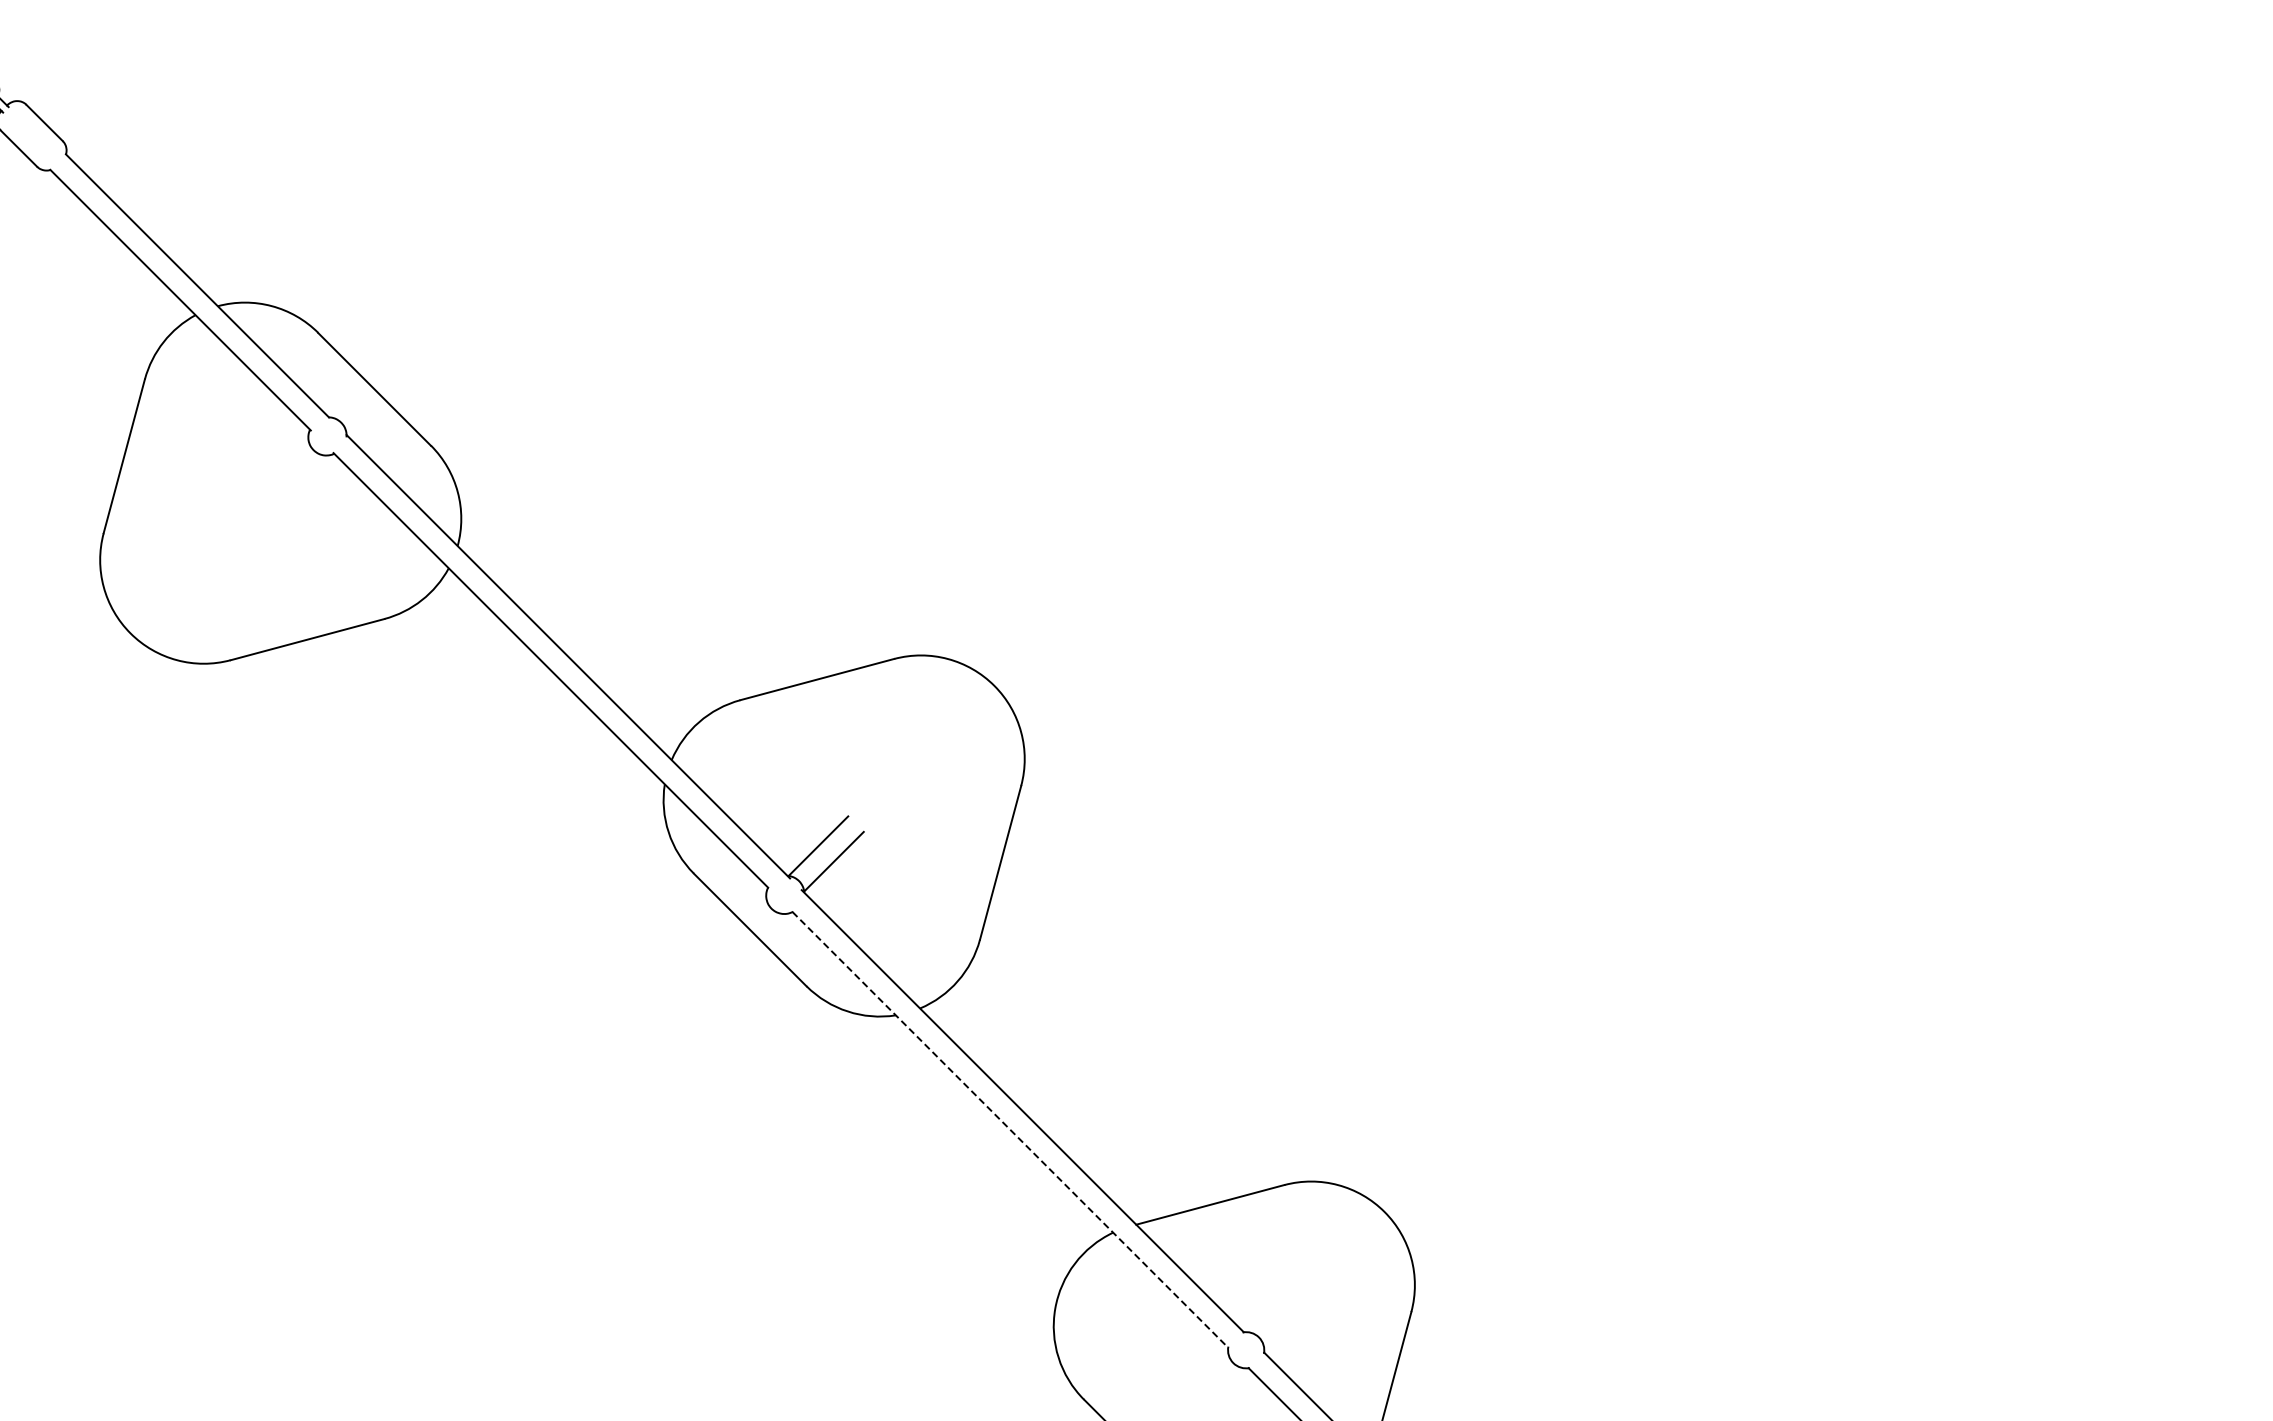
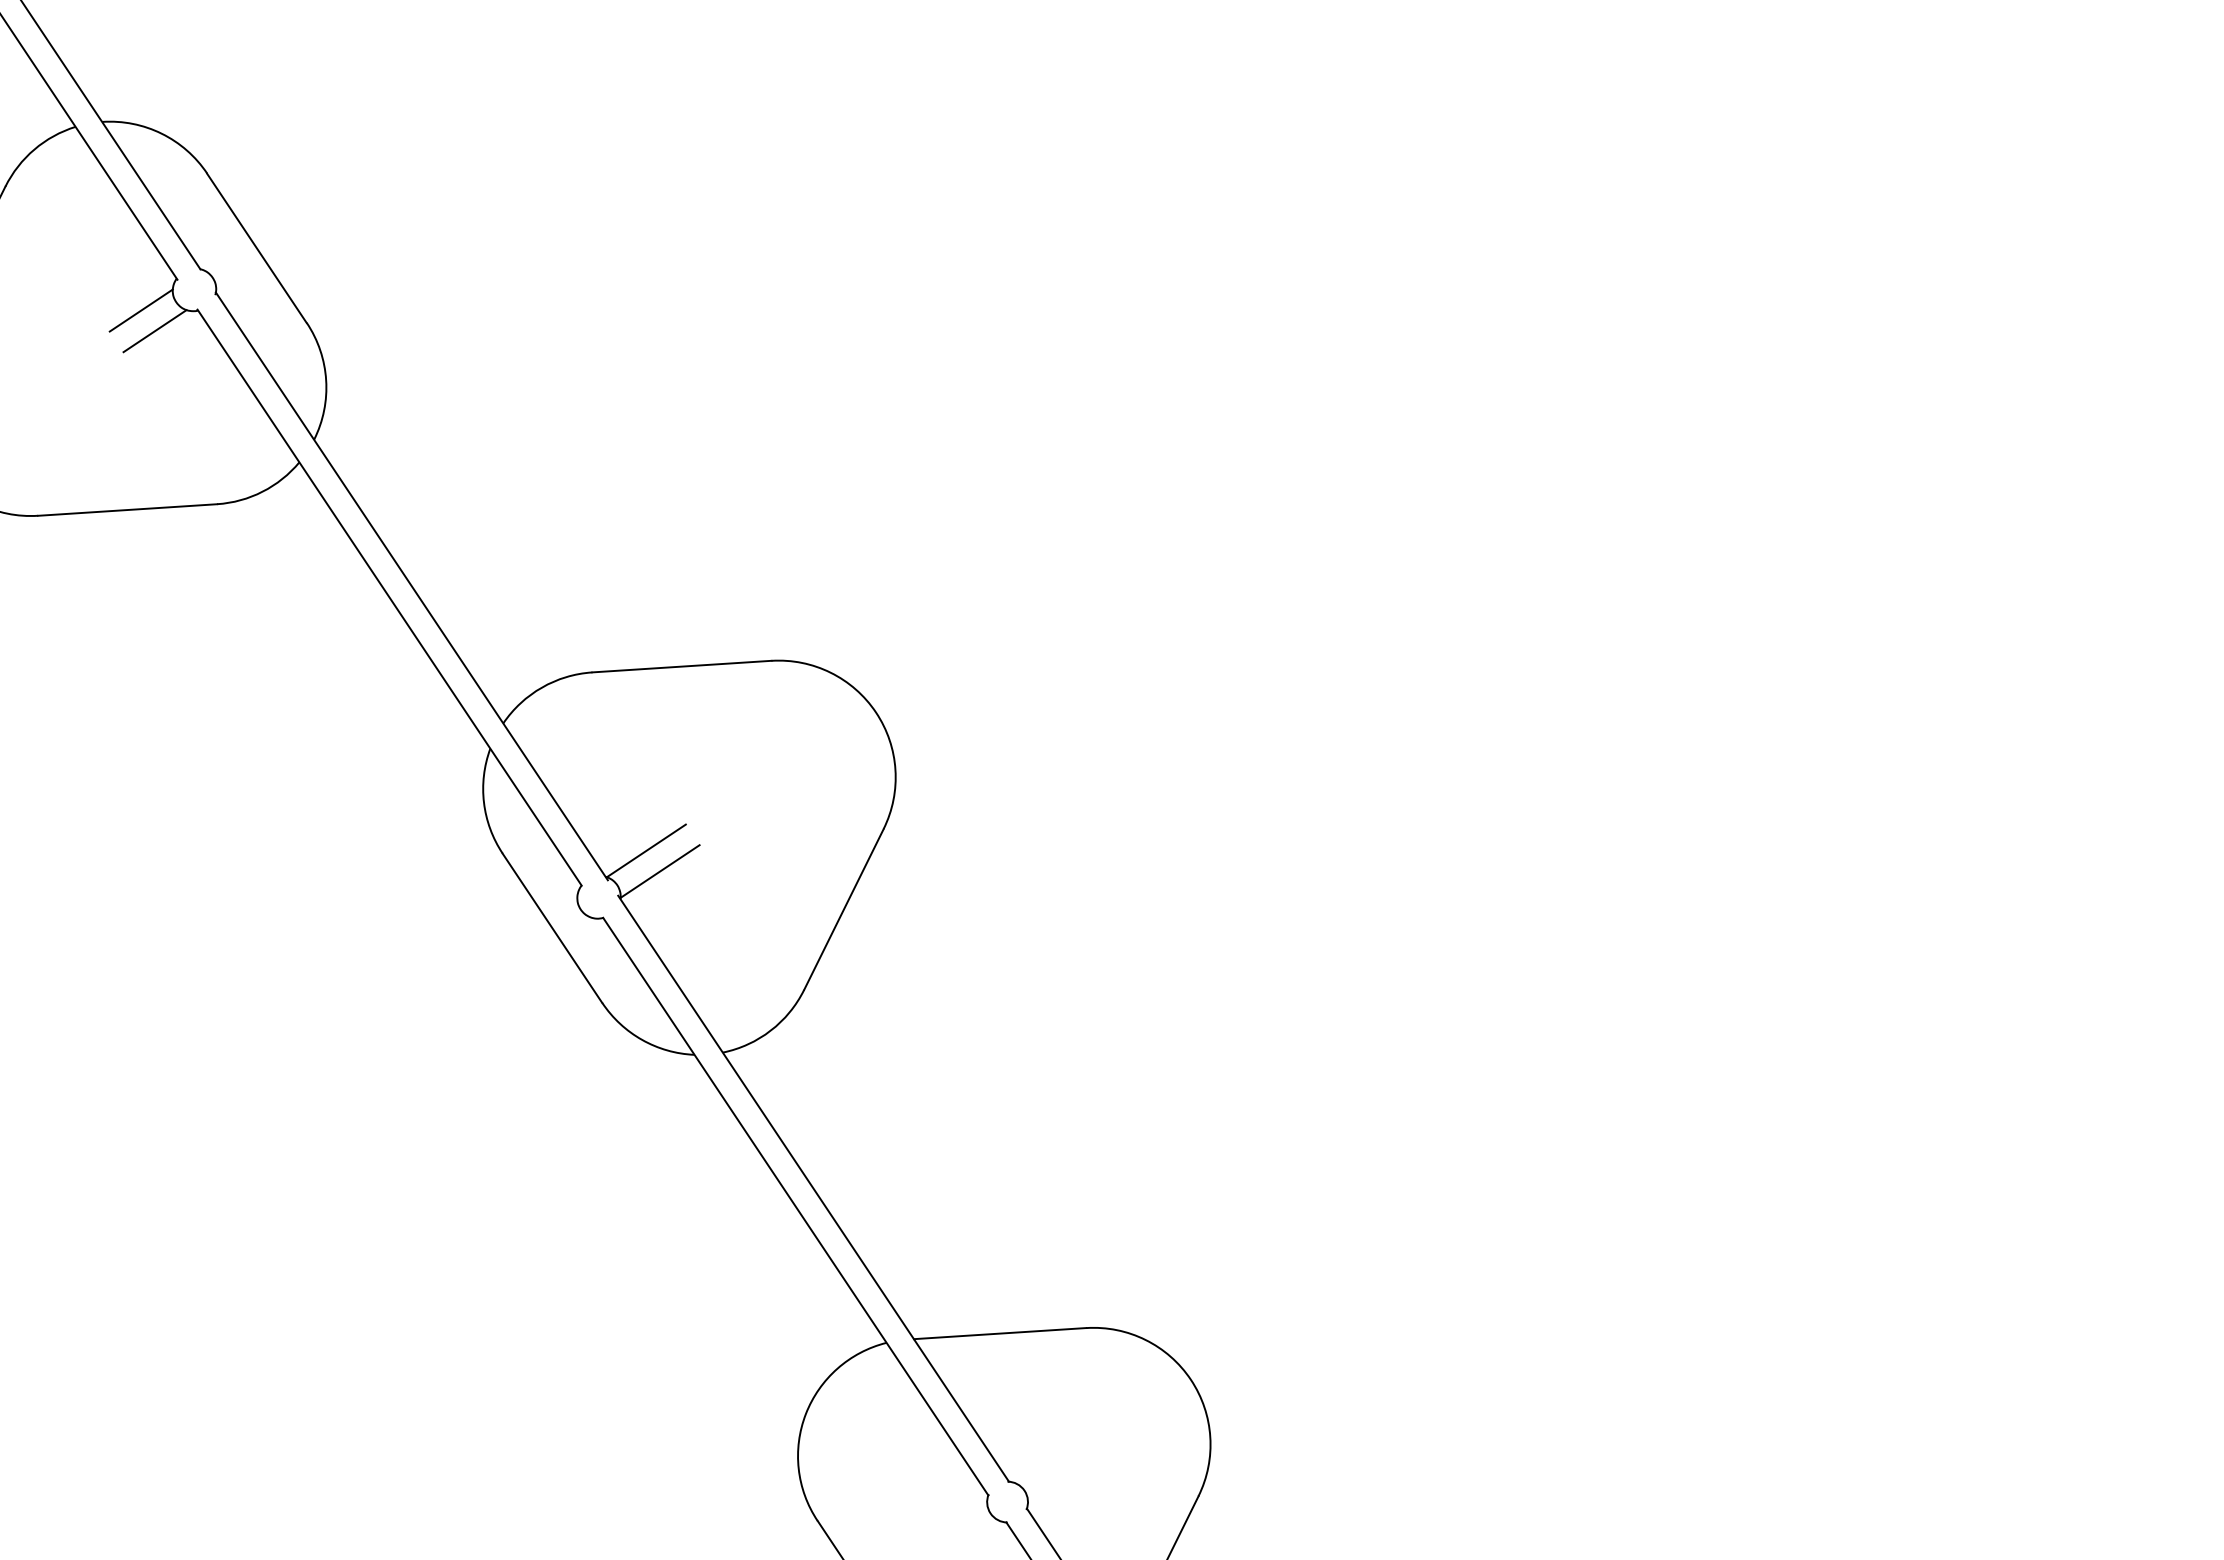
line: (284, 463) -> (141, 310), added
line: (300, 478) -> (155, 330), added
line: (1010, 1130) -> (795, 1207), dashed -> solid

